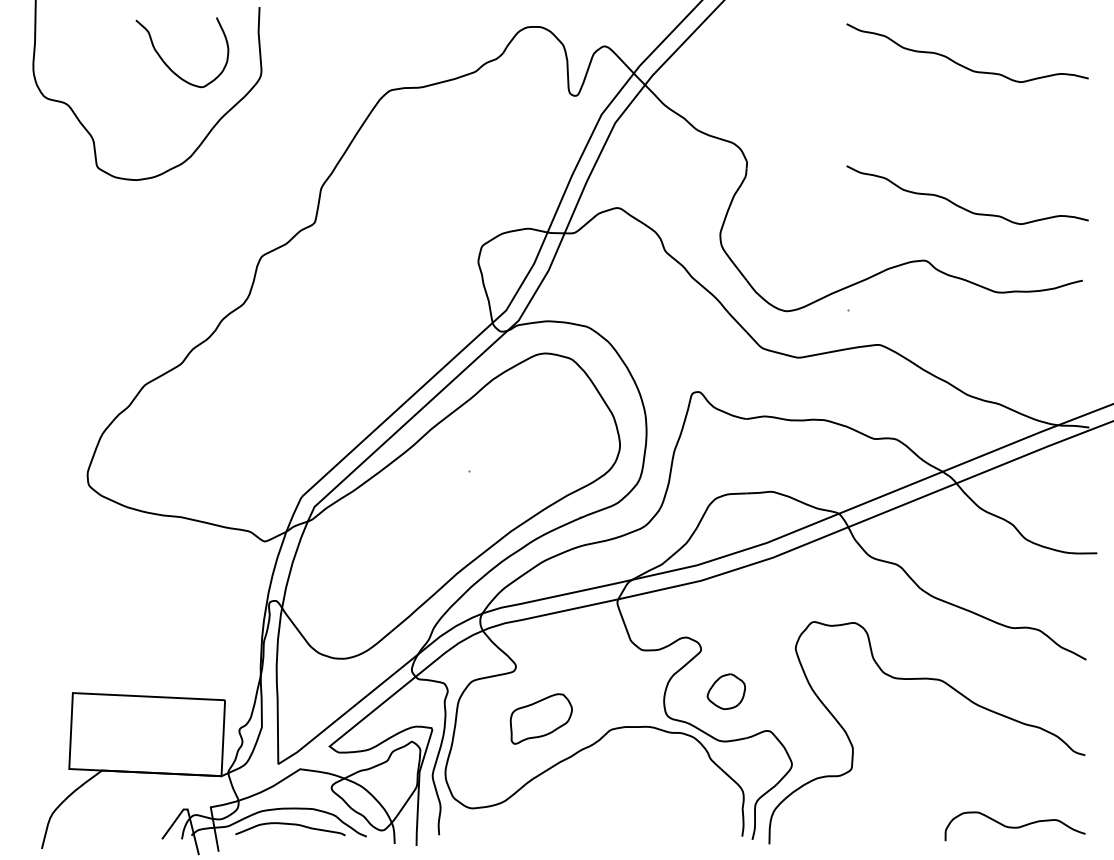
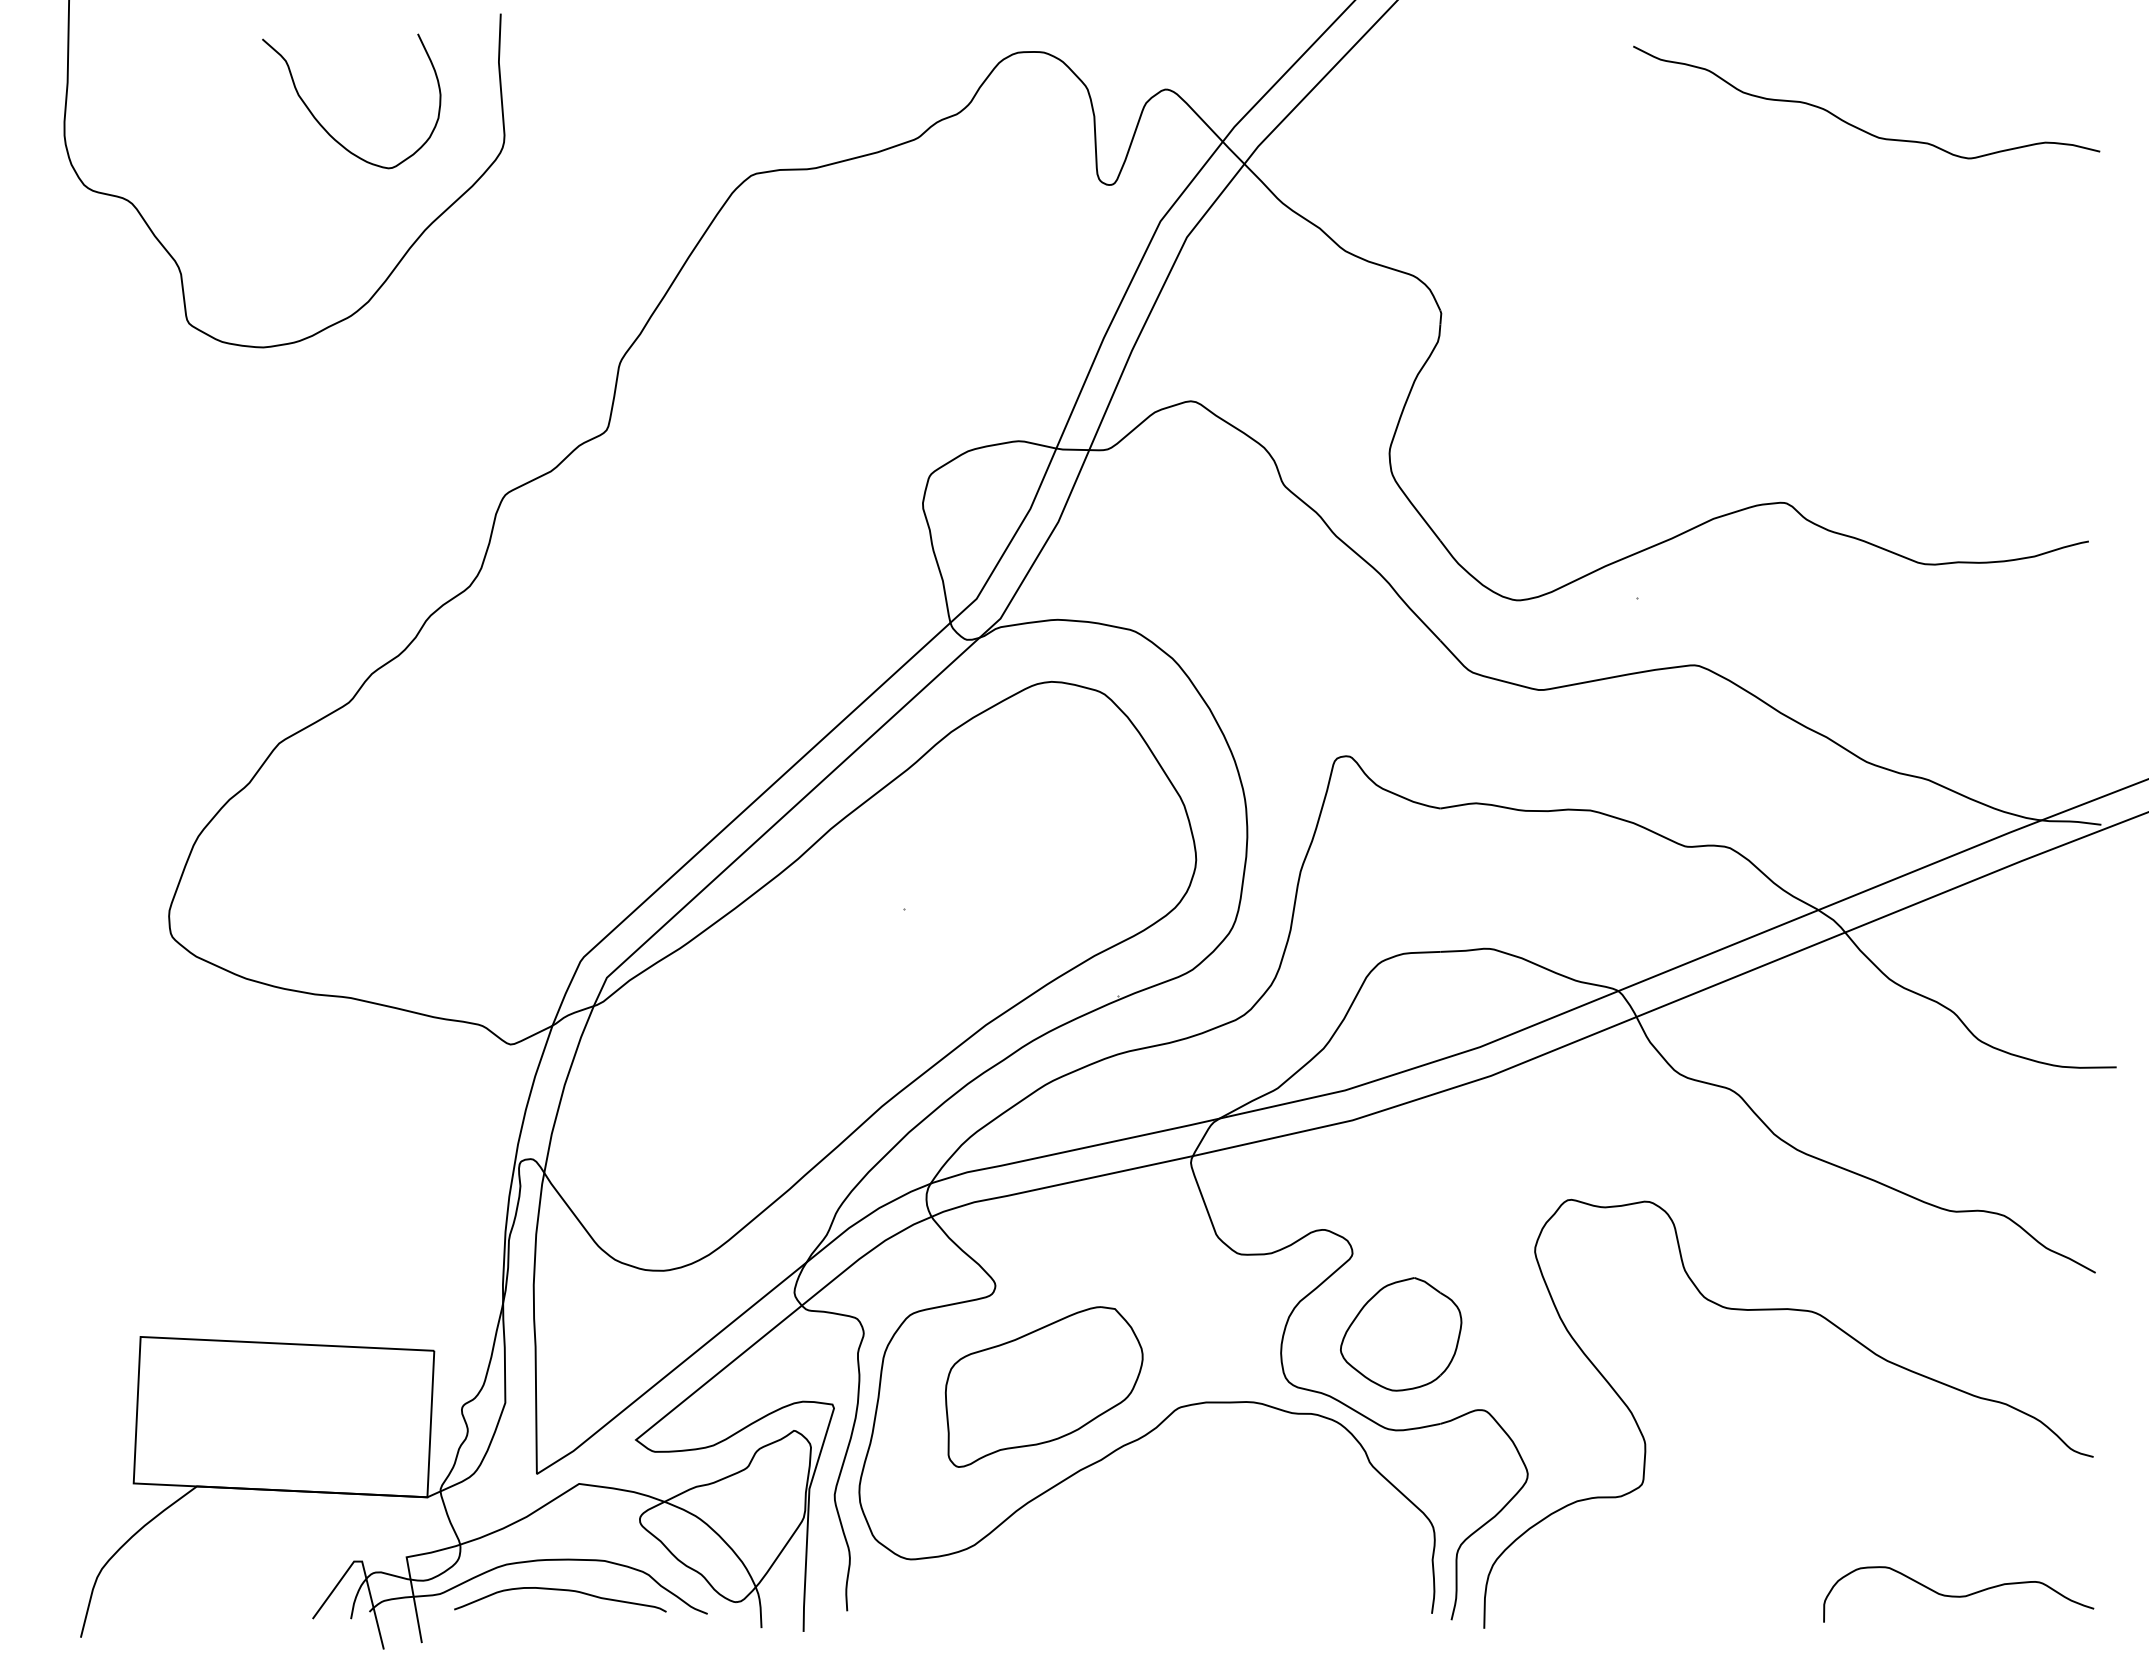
curve: (961, 206) -> (1854, 398), removed
part: (726, 691) -> (1401, 1333), size x1.67
part: (541, 718) -> (1044, 1386), size x1.67

